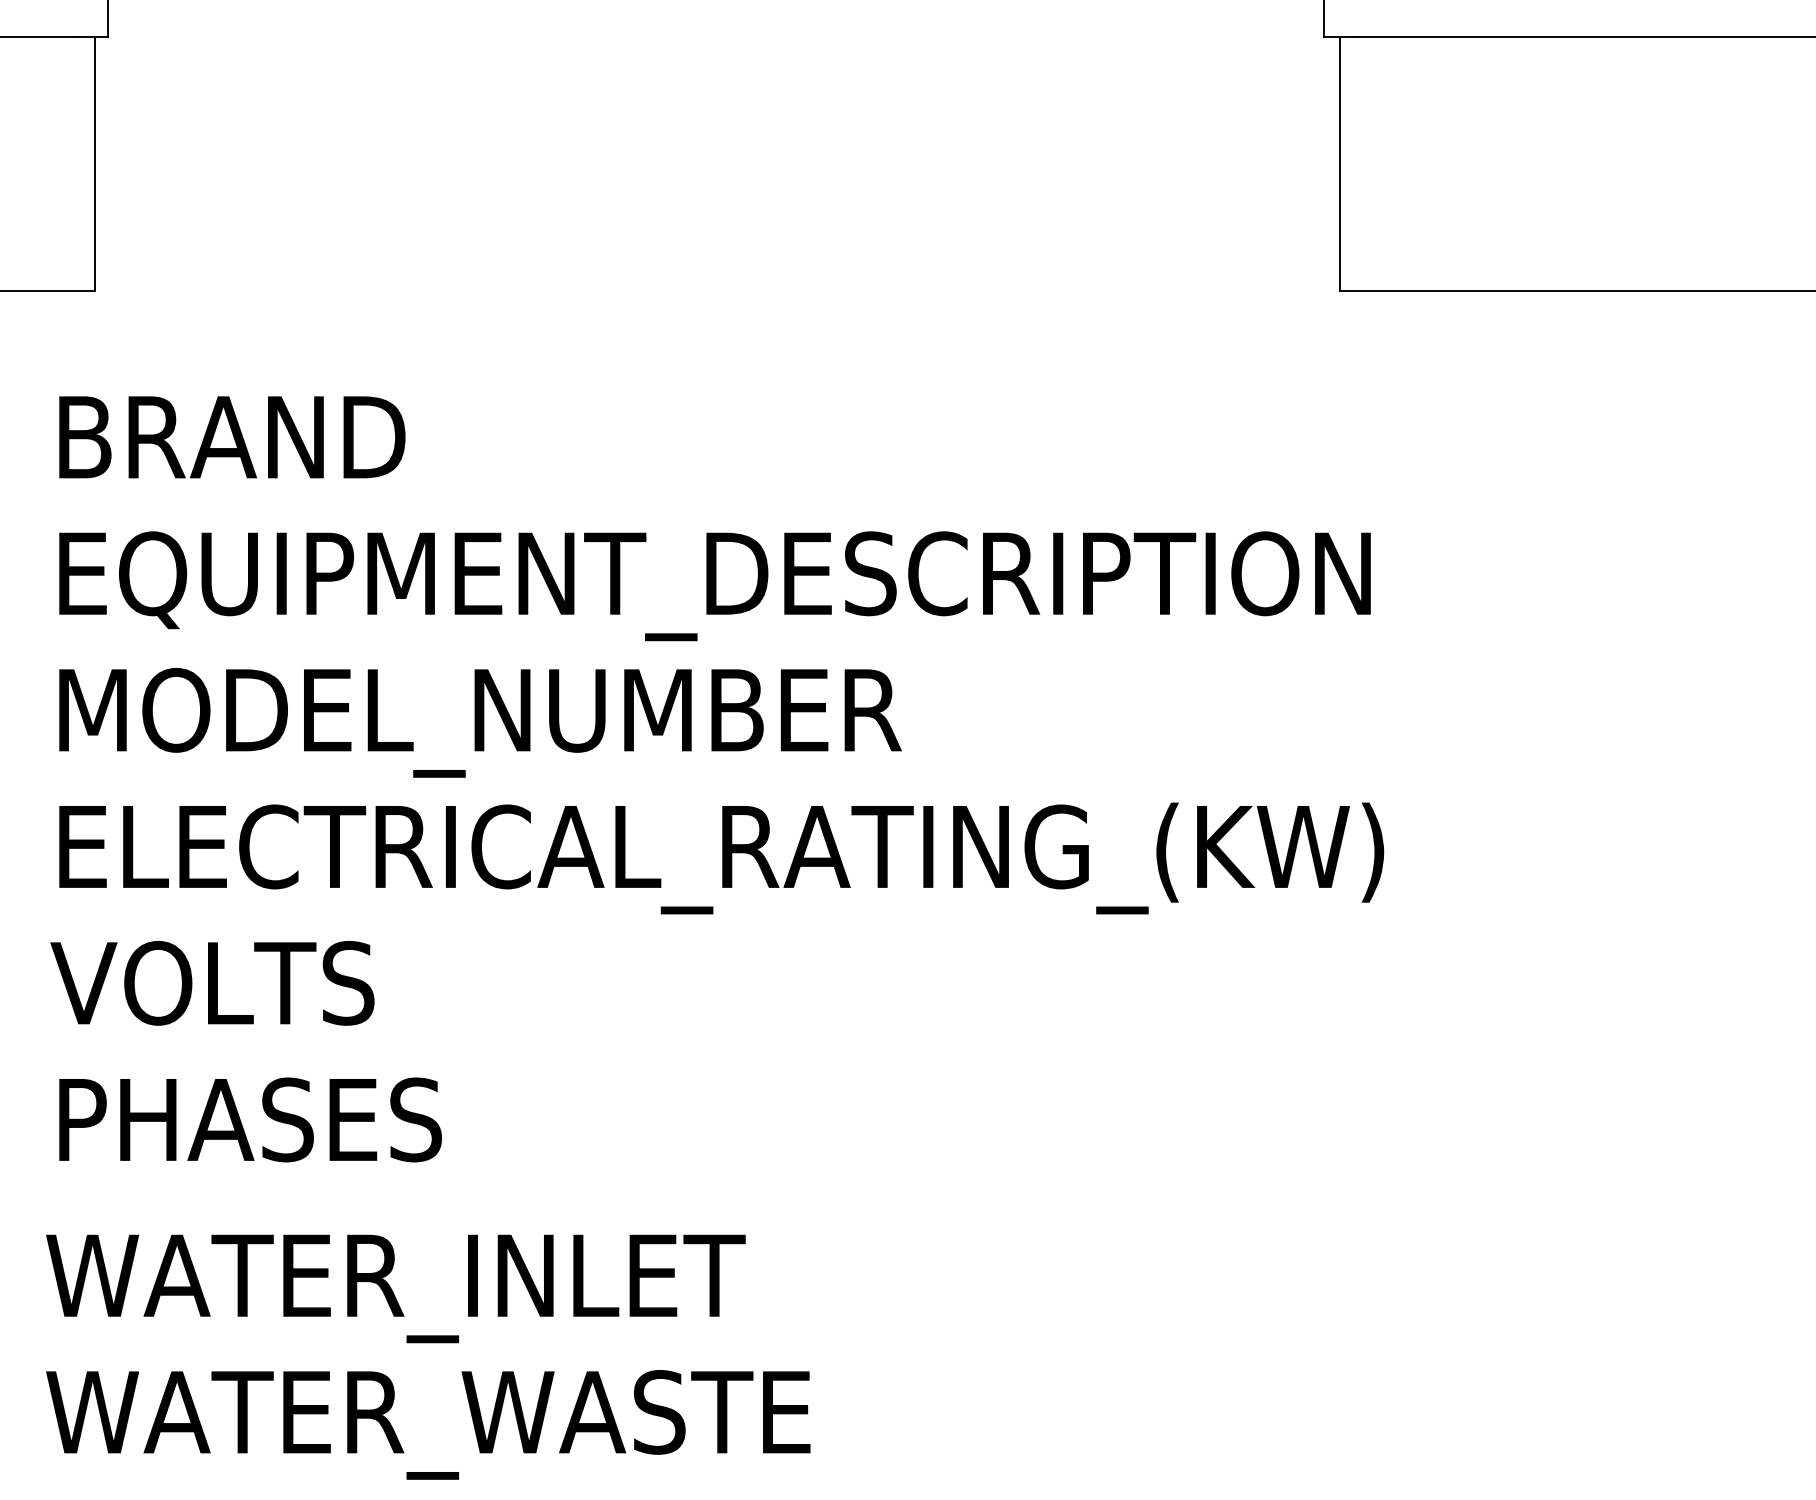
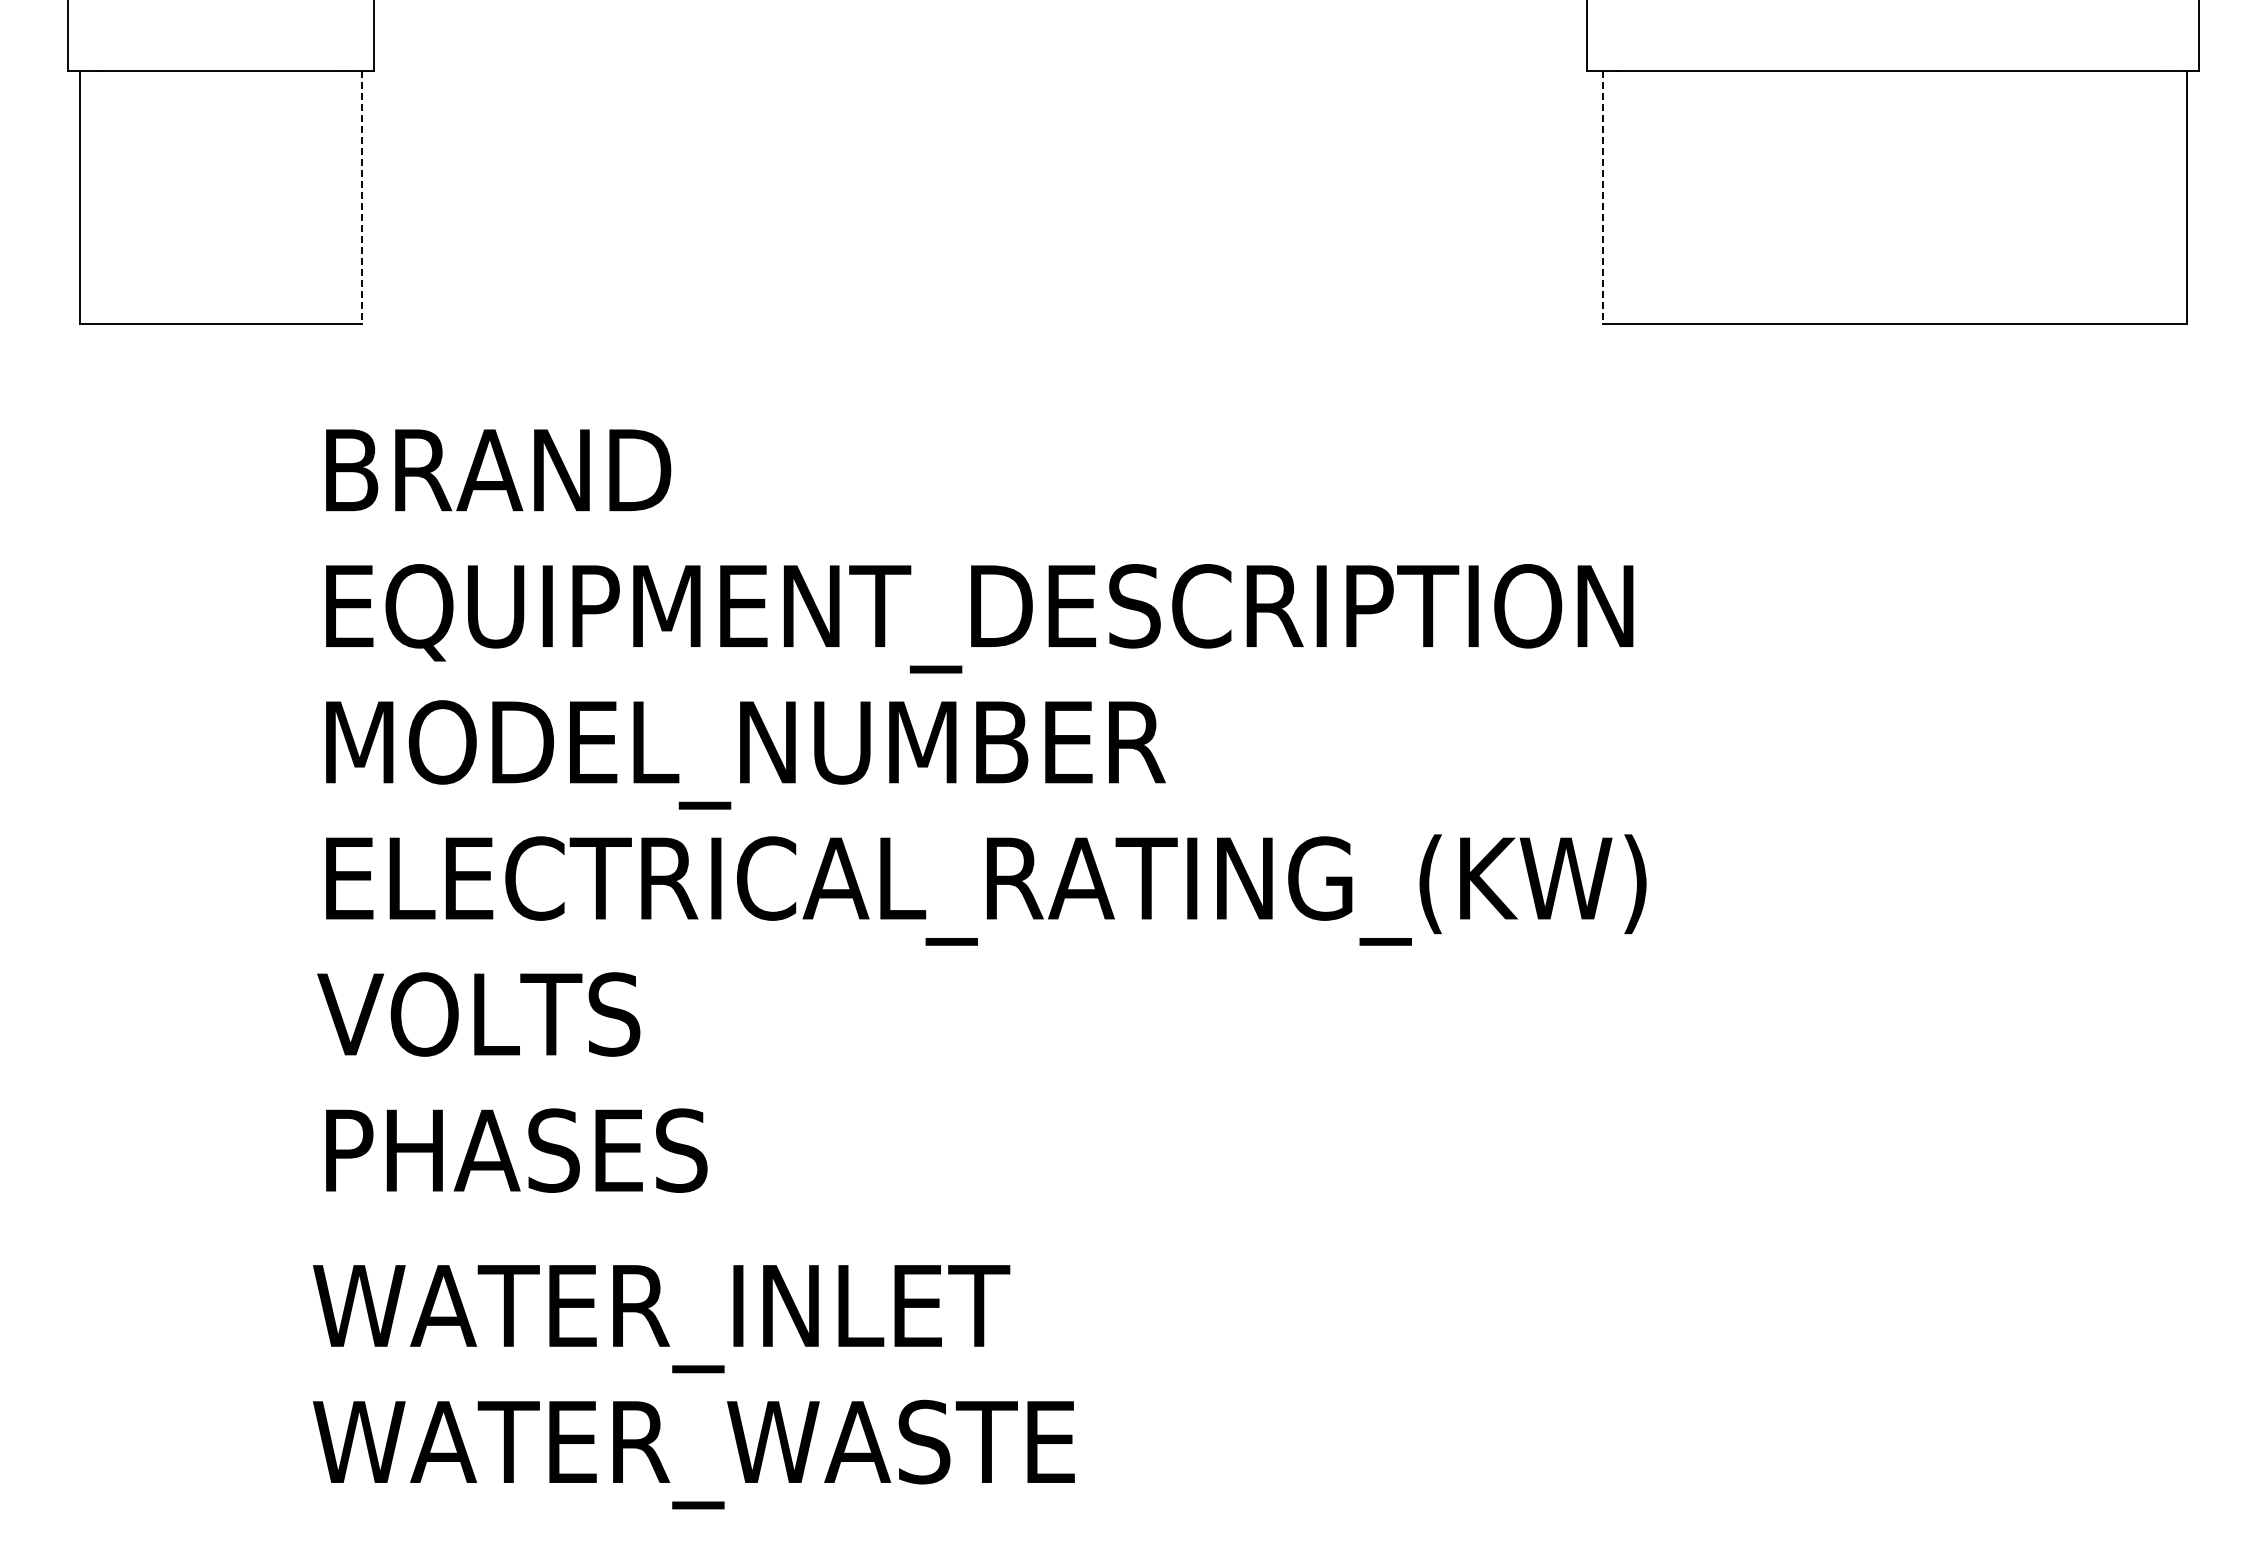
line: (94, 163) -> (361, 197), solid -> dashed
line: (1339, 163) -> (1602, 197), solid -> dashed

